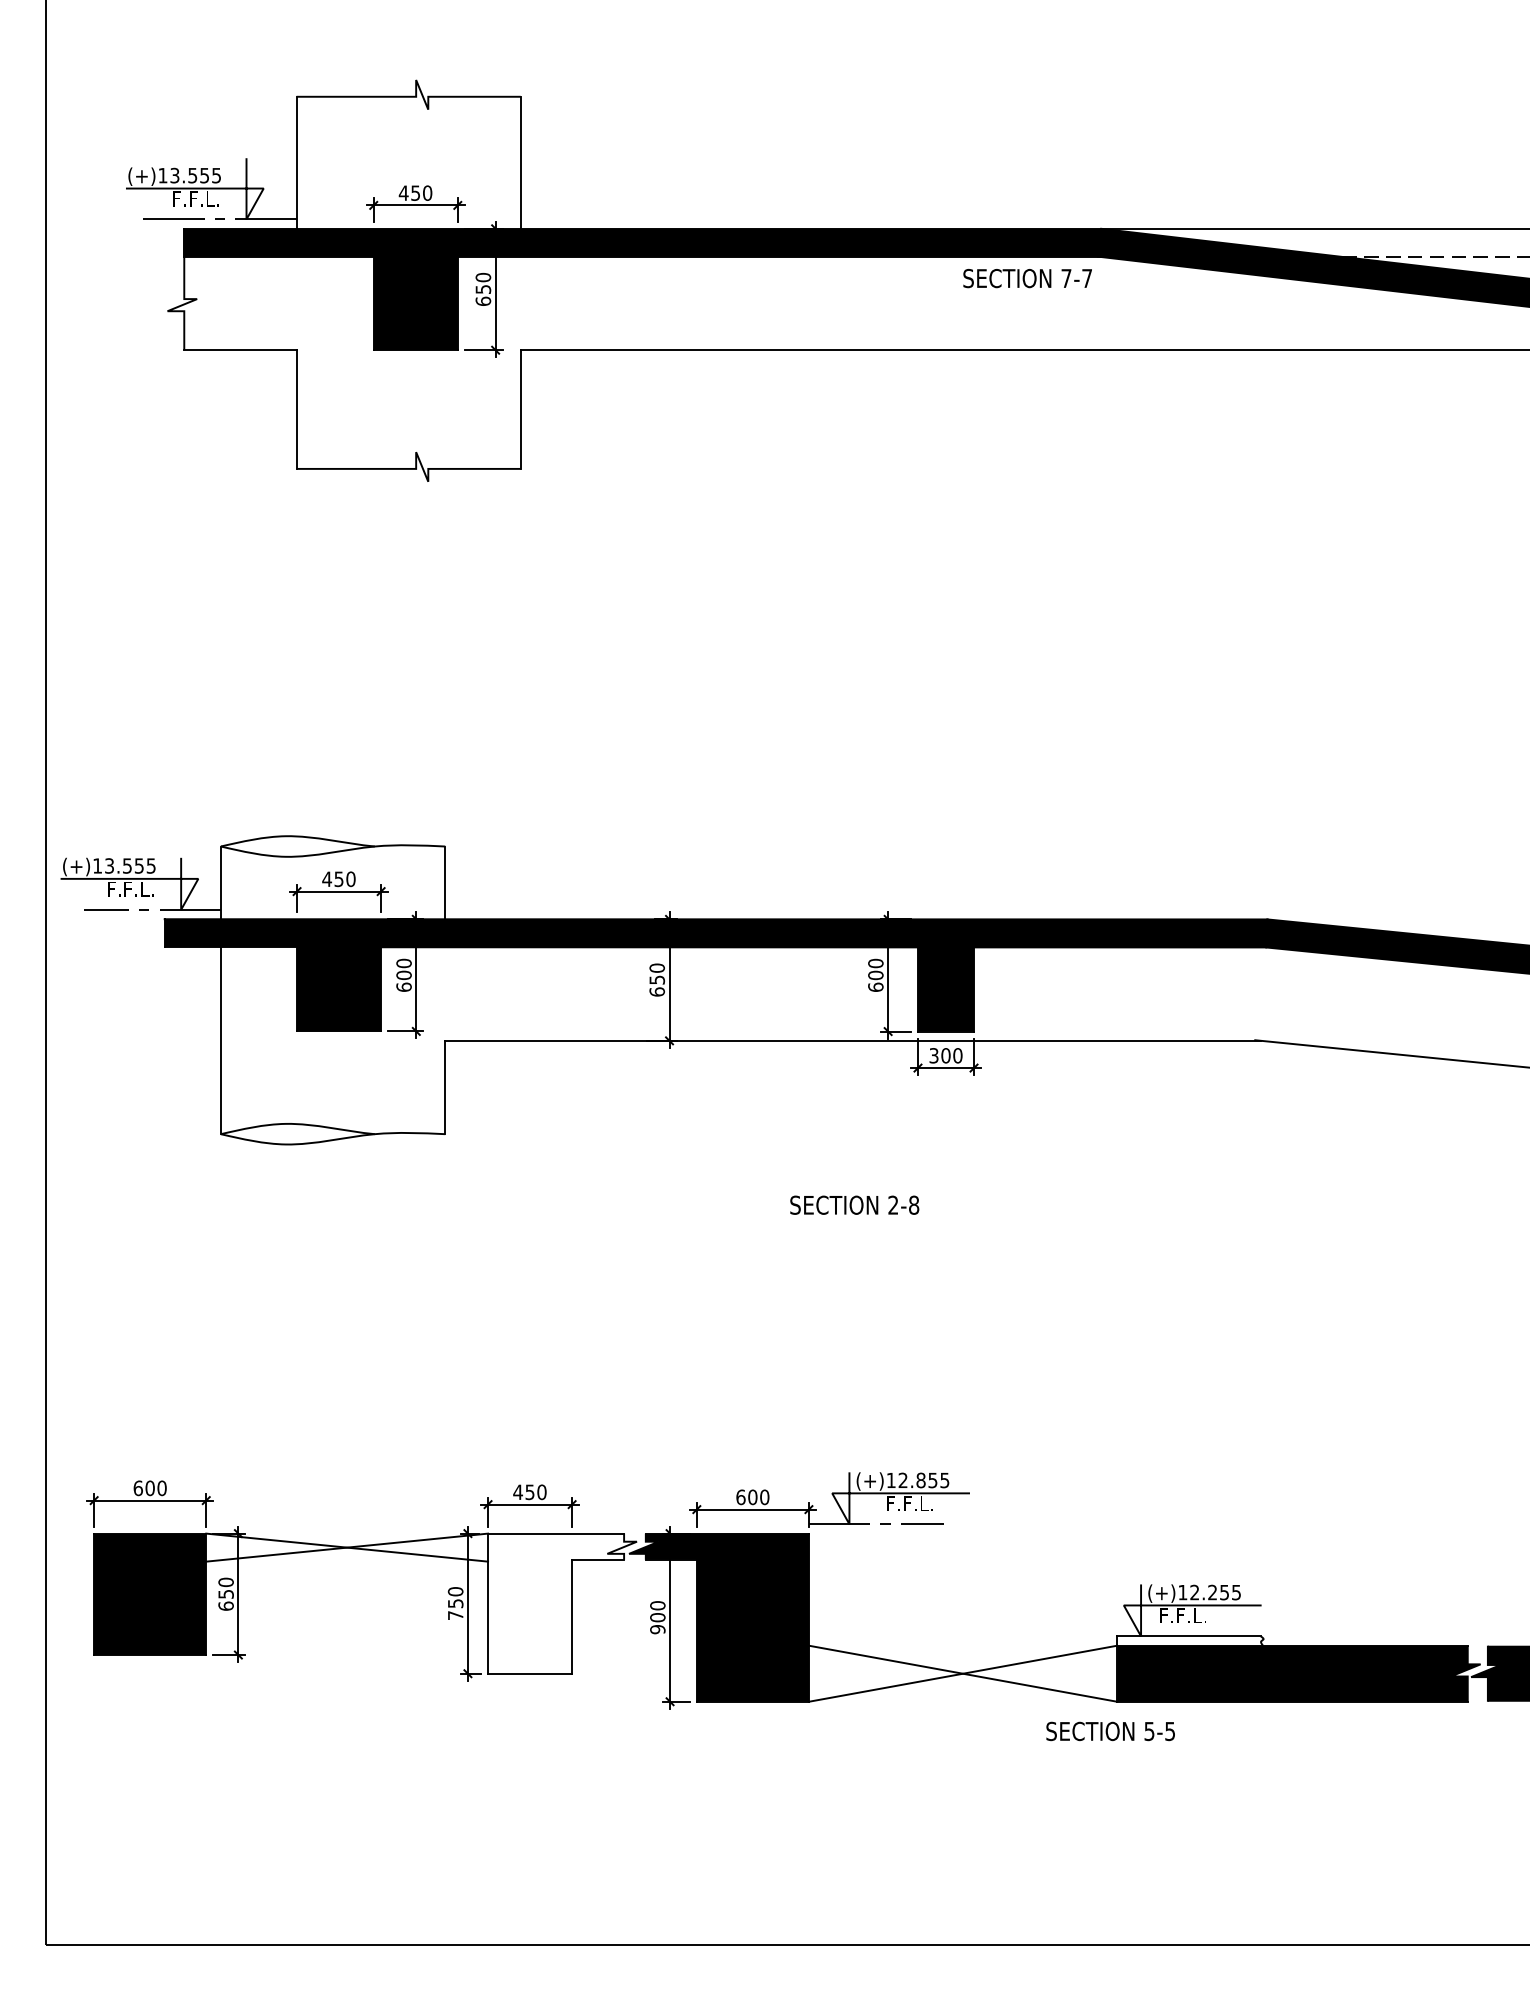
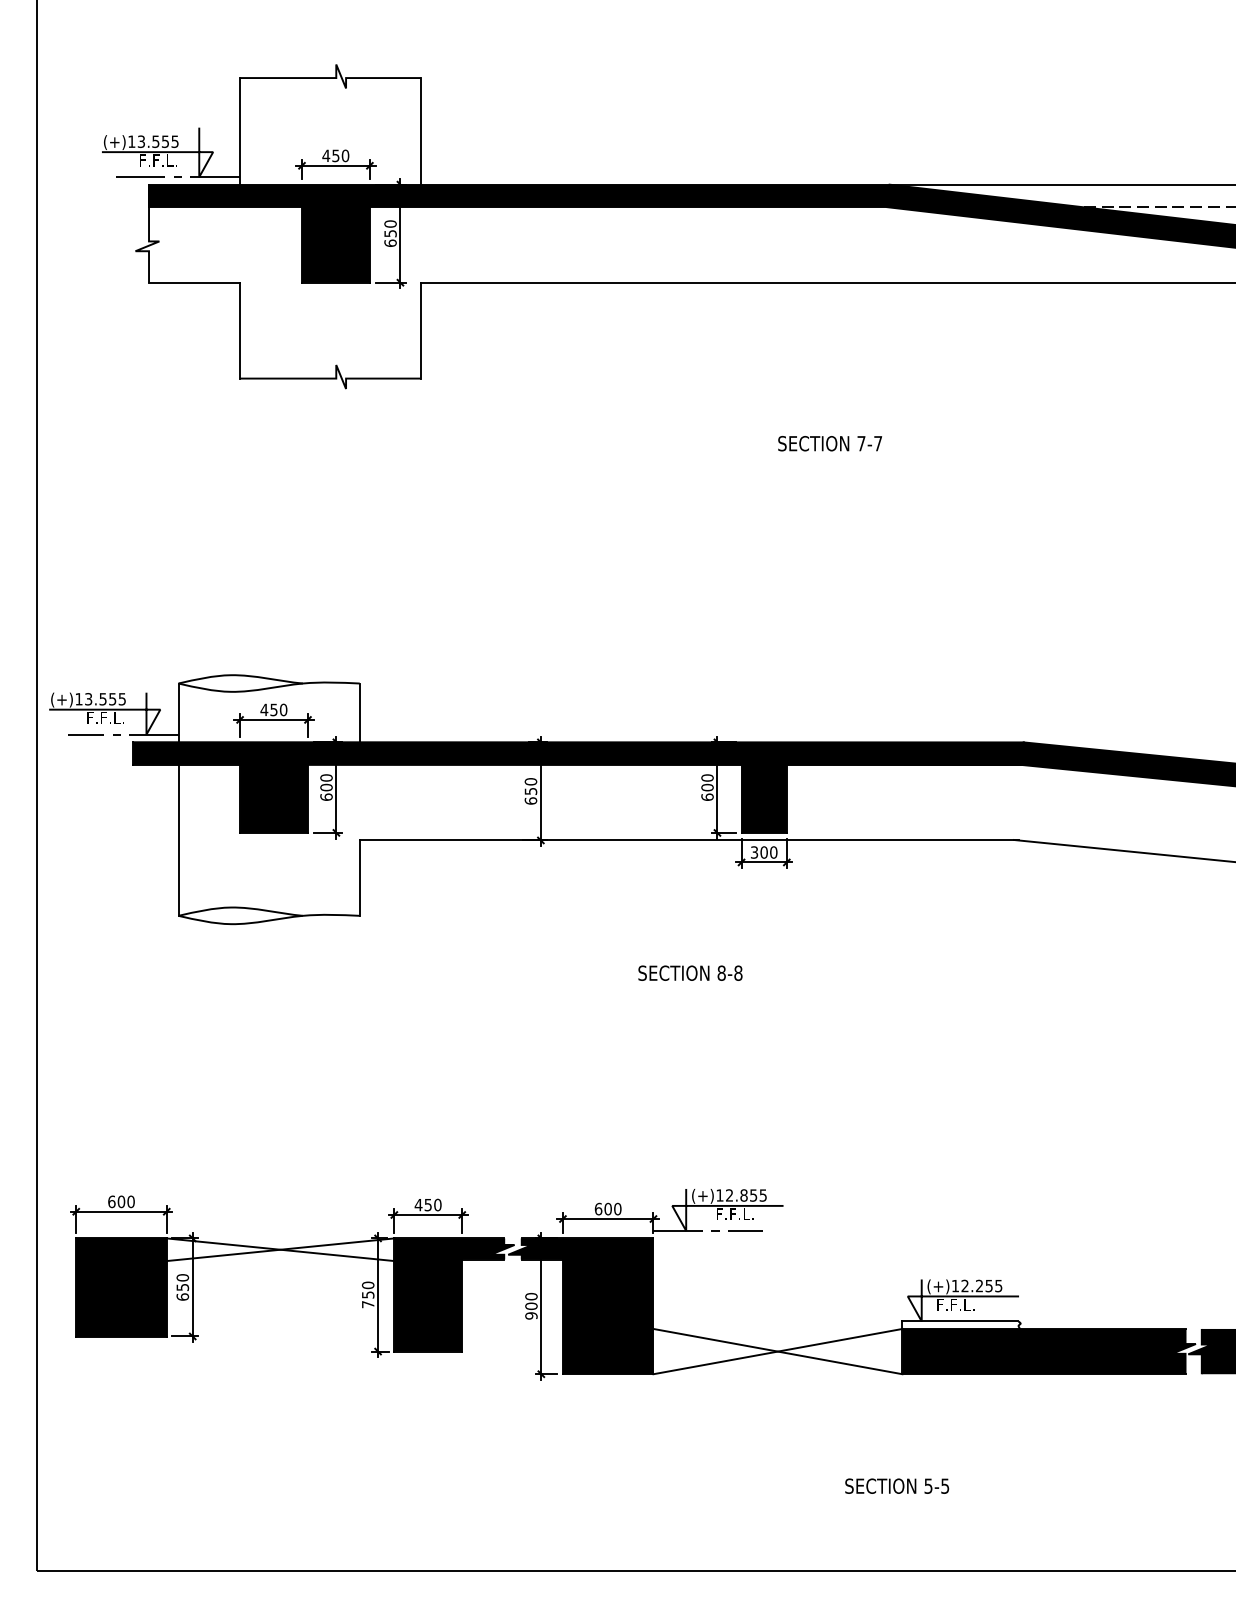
text: (1027, 278) -> (829, 443), moved
text: (893, 1204) -> (721, 972), 2-8 -> 8-8
fill: (562, 1603) -> (454, 1294), added
text: (1110, 1731) -> (897, 1486), moved

